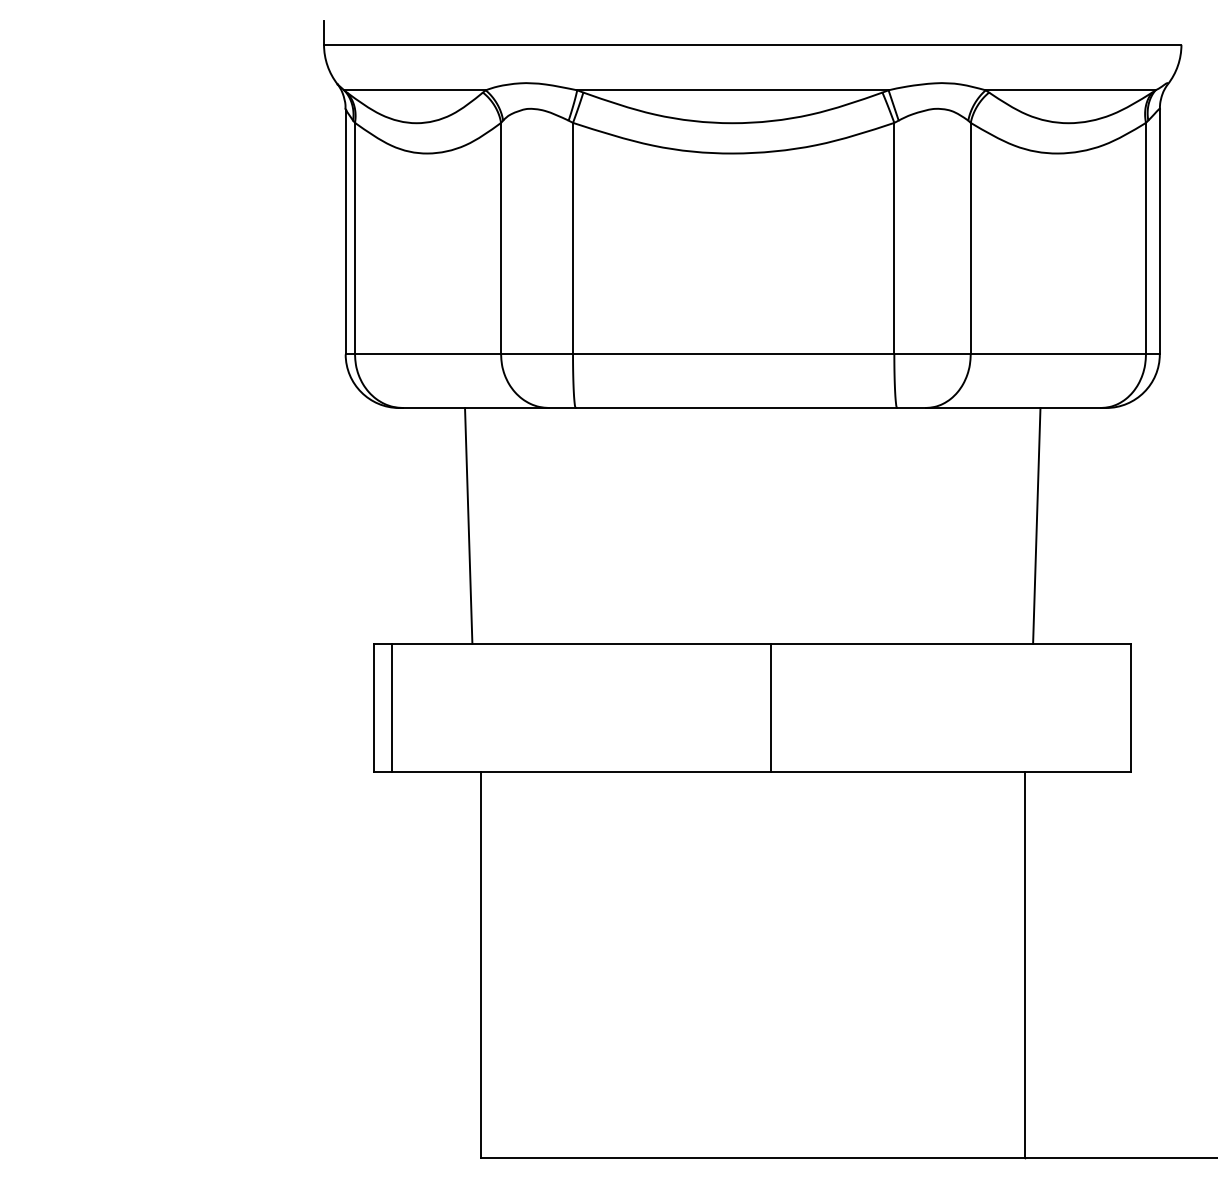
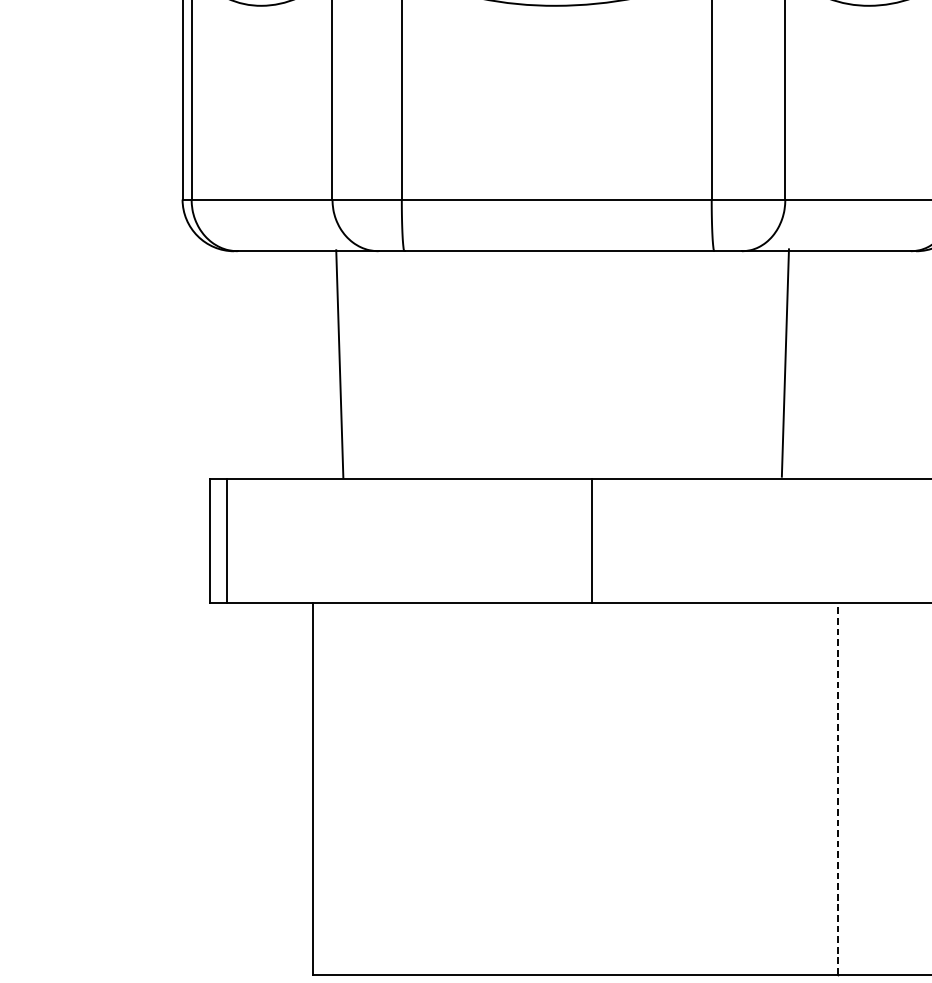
line: (468, 525) -> (339, 363), moved
line: (1036, 525) -> (785, 362), moved
line: (1024, 965) -> (837, 788), solid -> dashed

